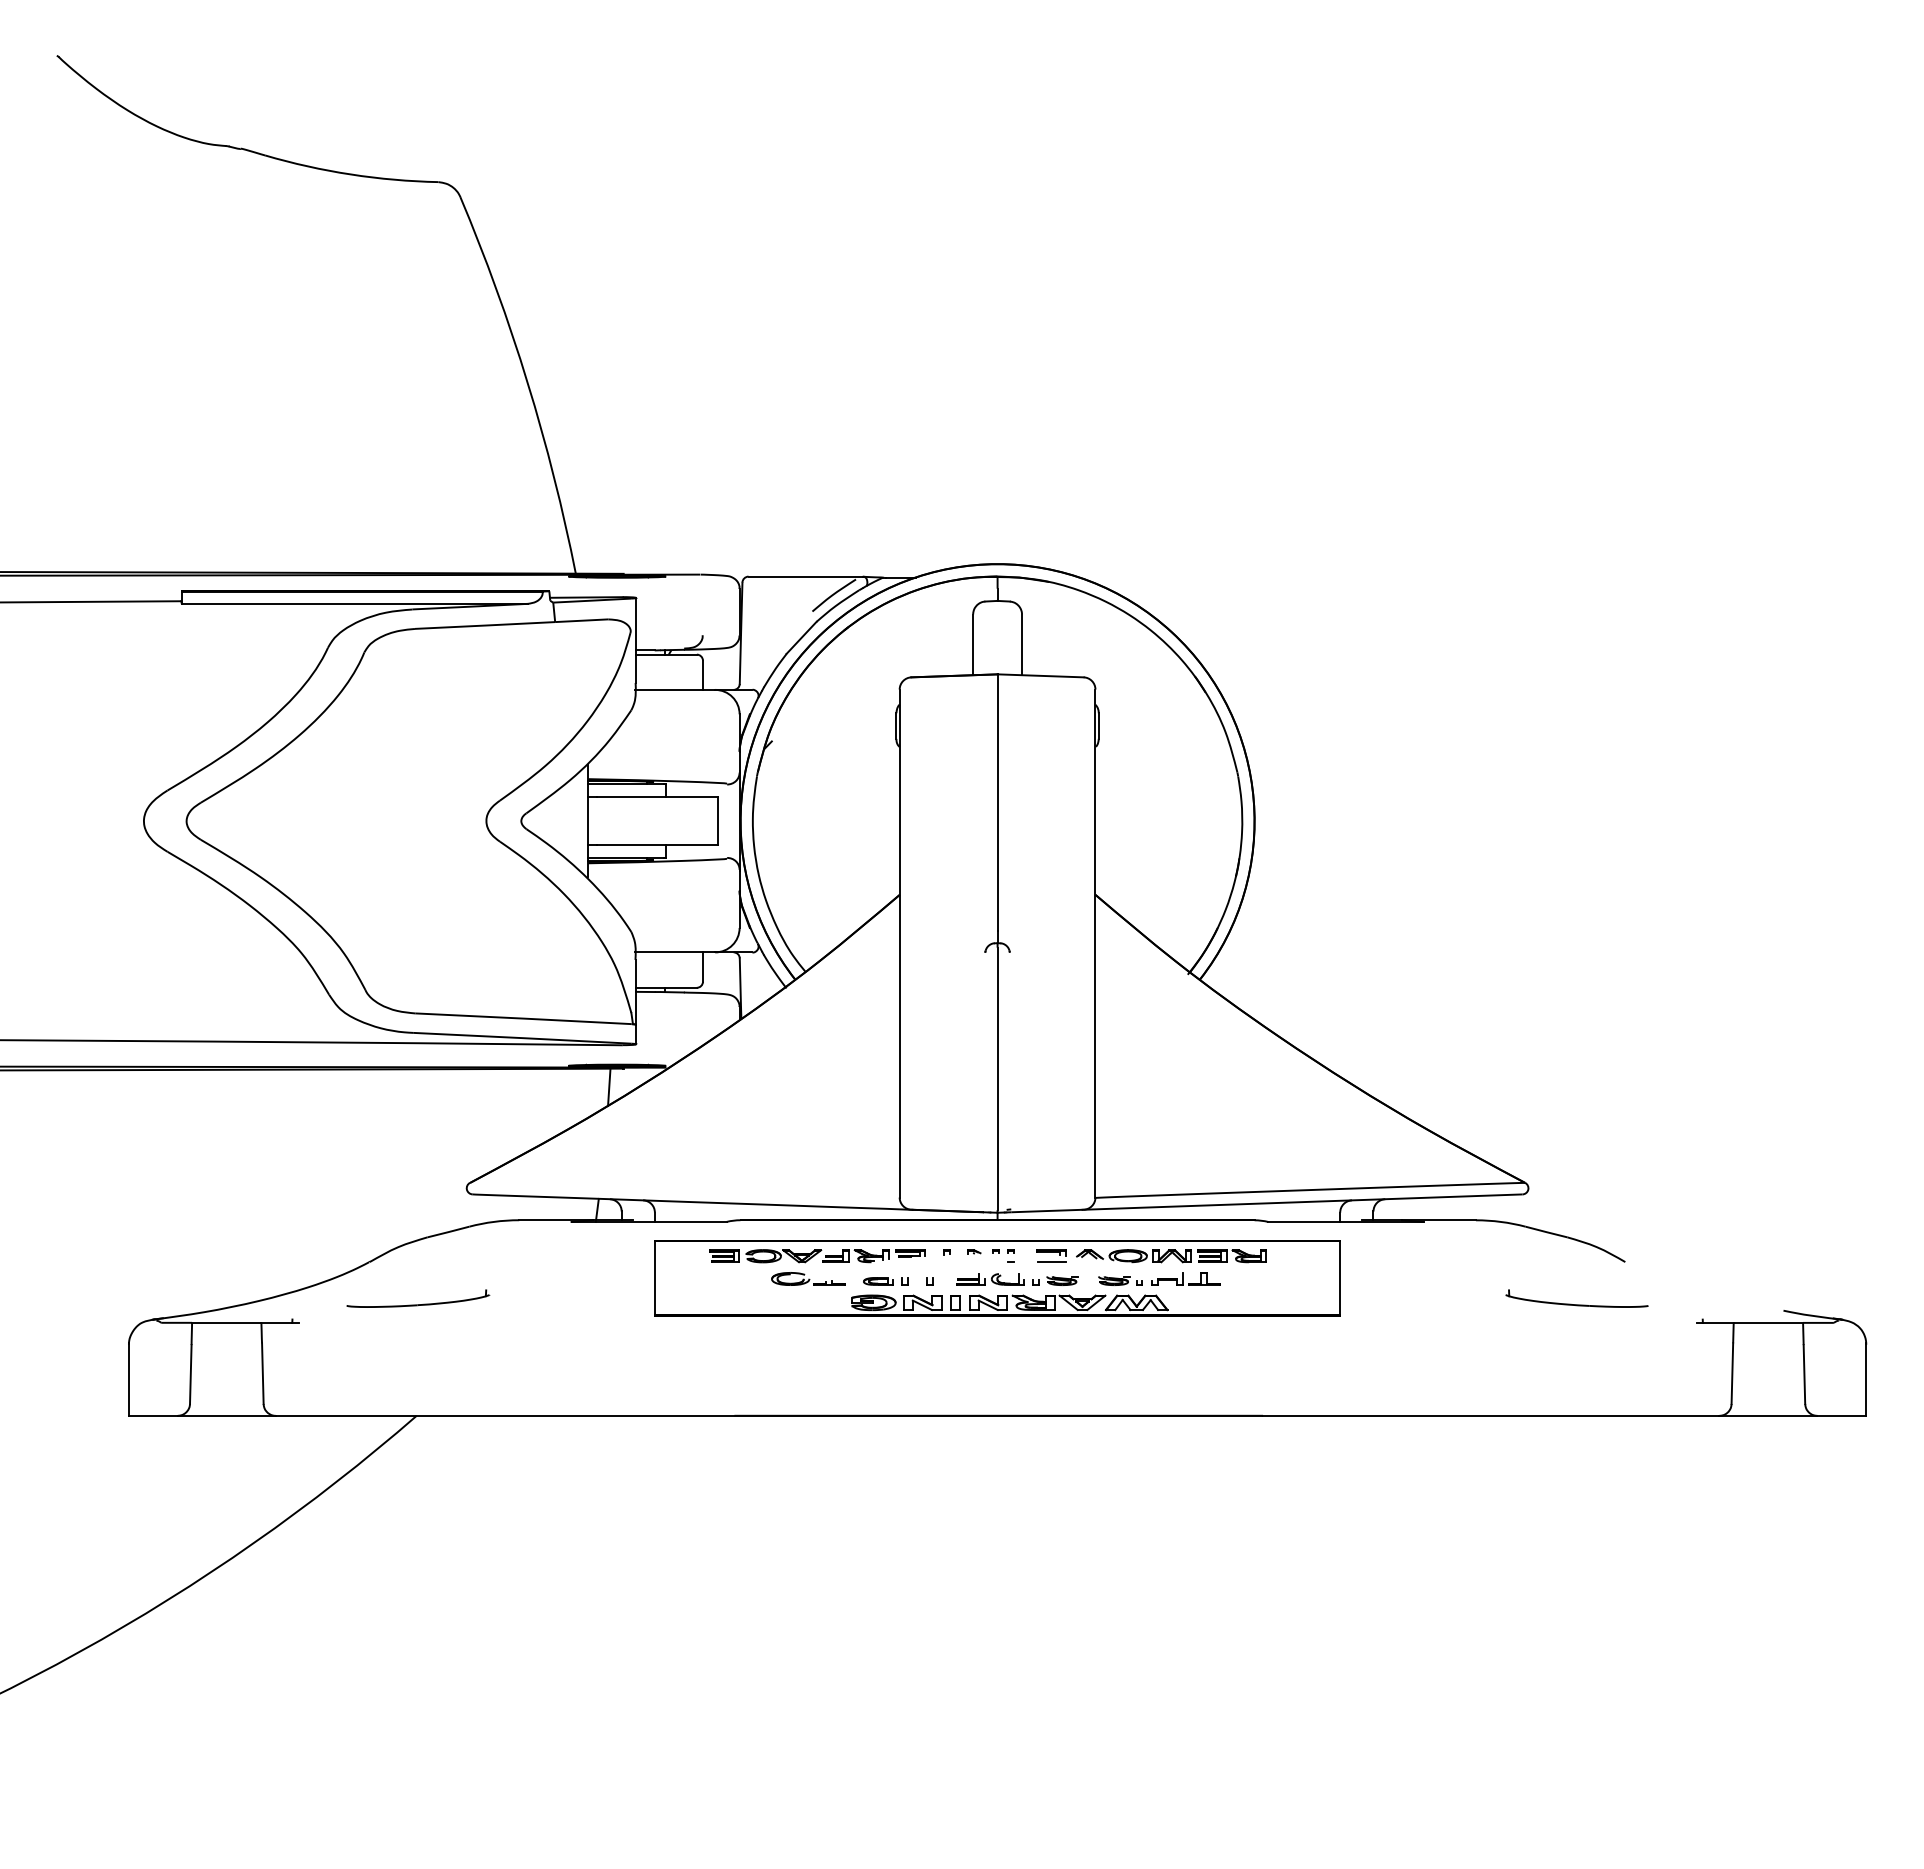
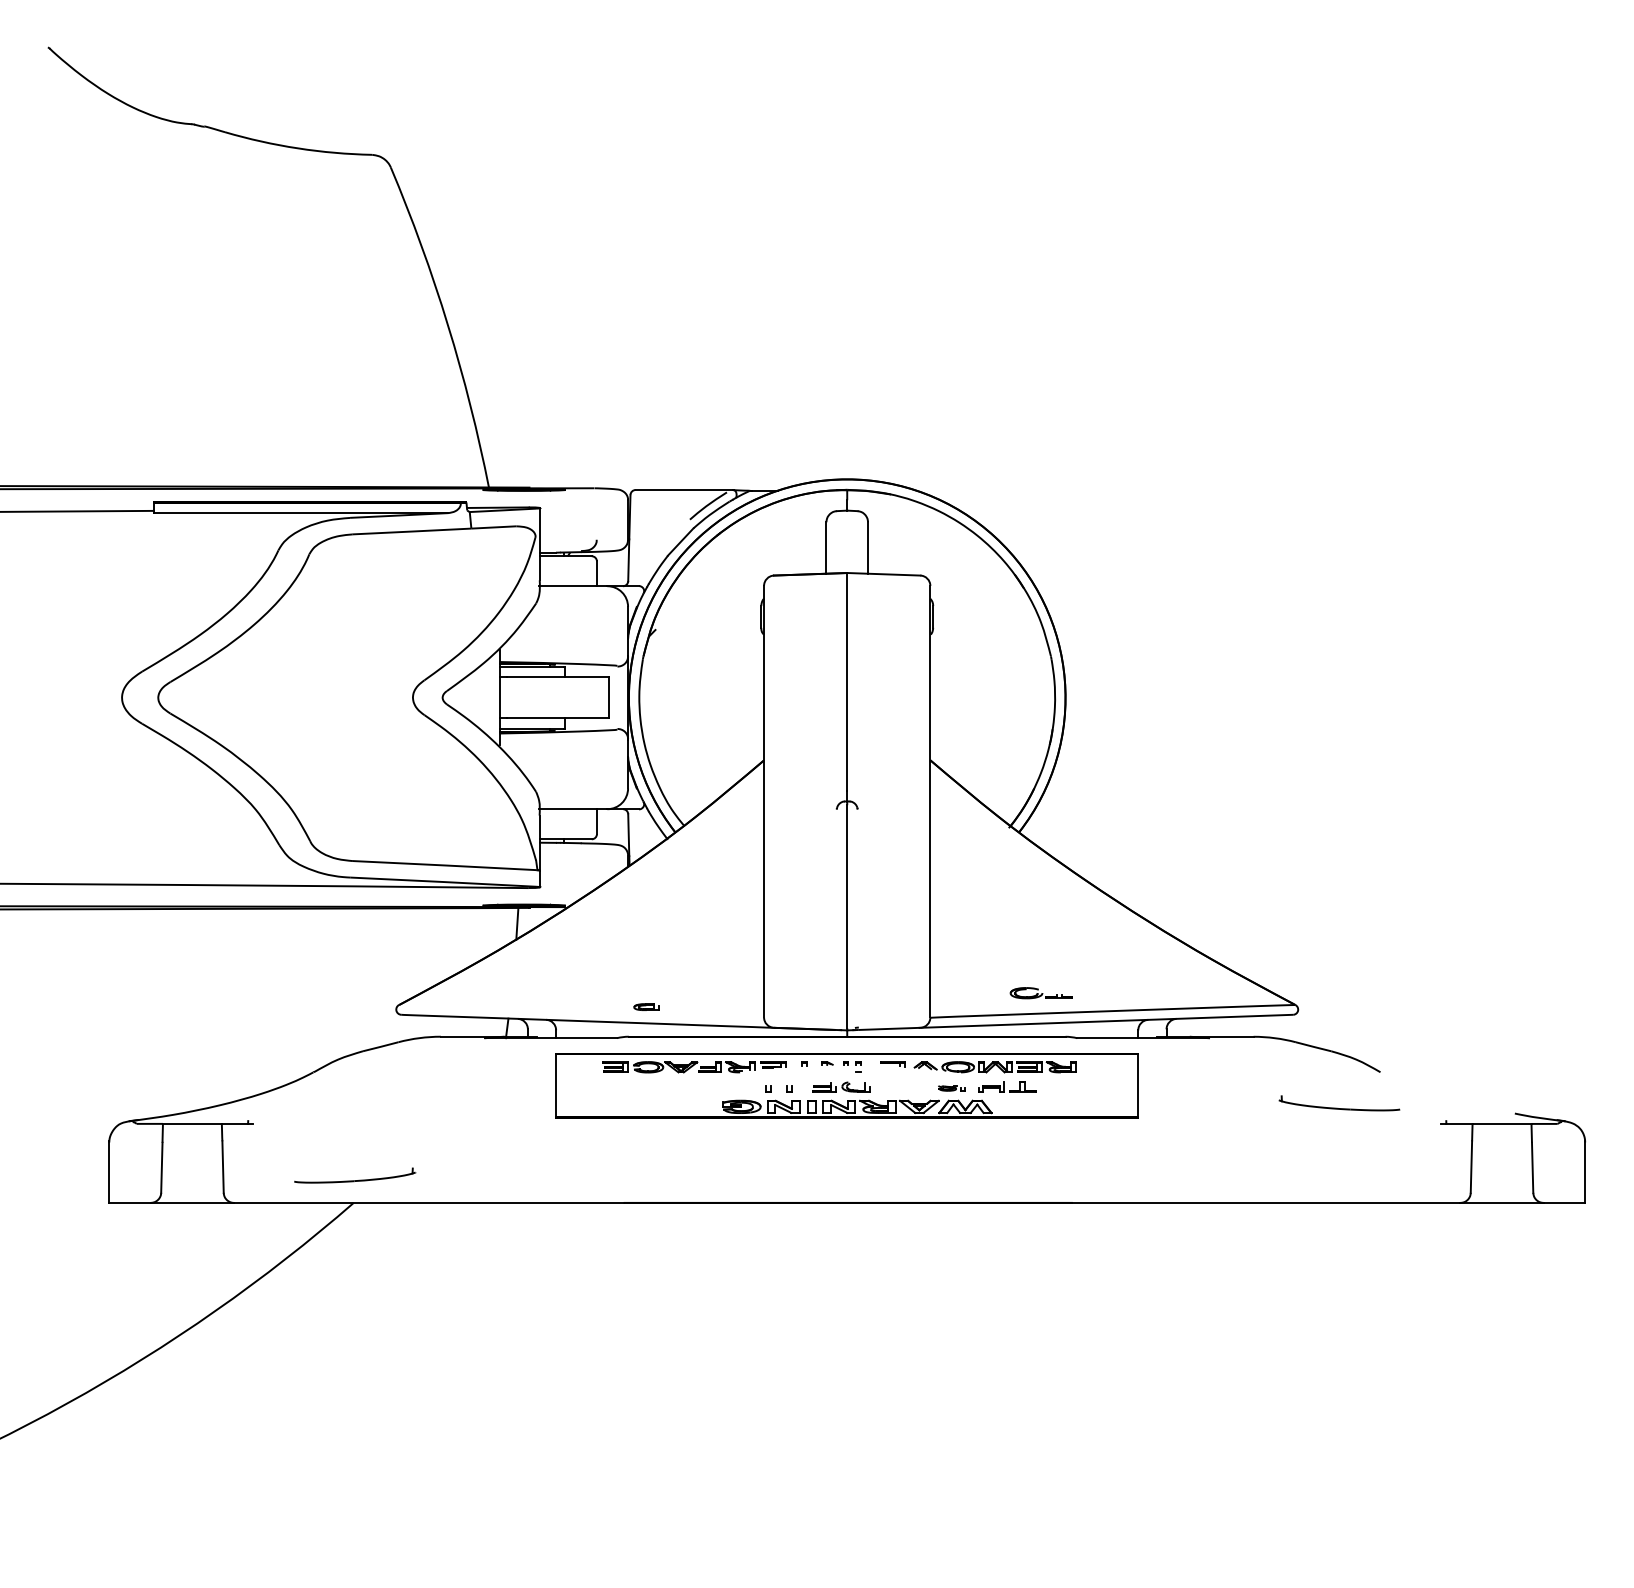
line: (1051, 1262) -> (893, 1072), removed
part: (808, 1278) -> (1041, 992), moved
part: (1055, 1280) -> (896, 1087), removed
part: (1120, 1280) -> (951, 1087), size x0.7
part: (878, 1281) -> (646, 1007), moved
part: (418, 1298) -> (355, 1175), moved

